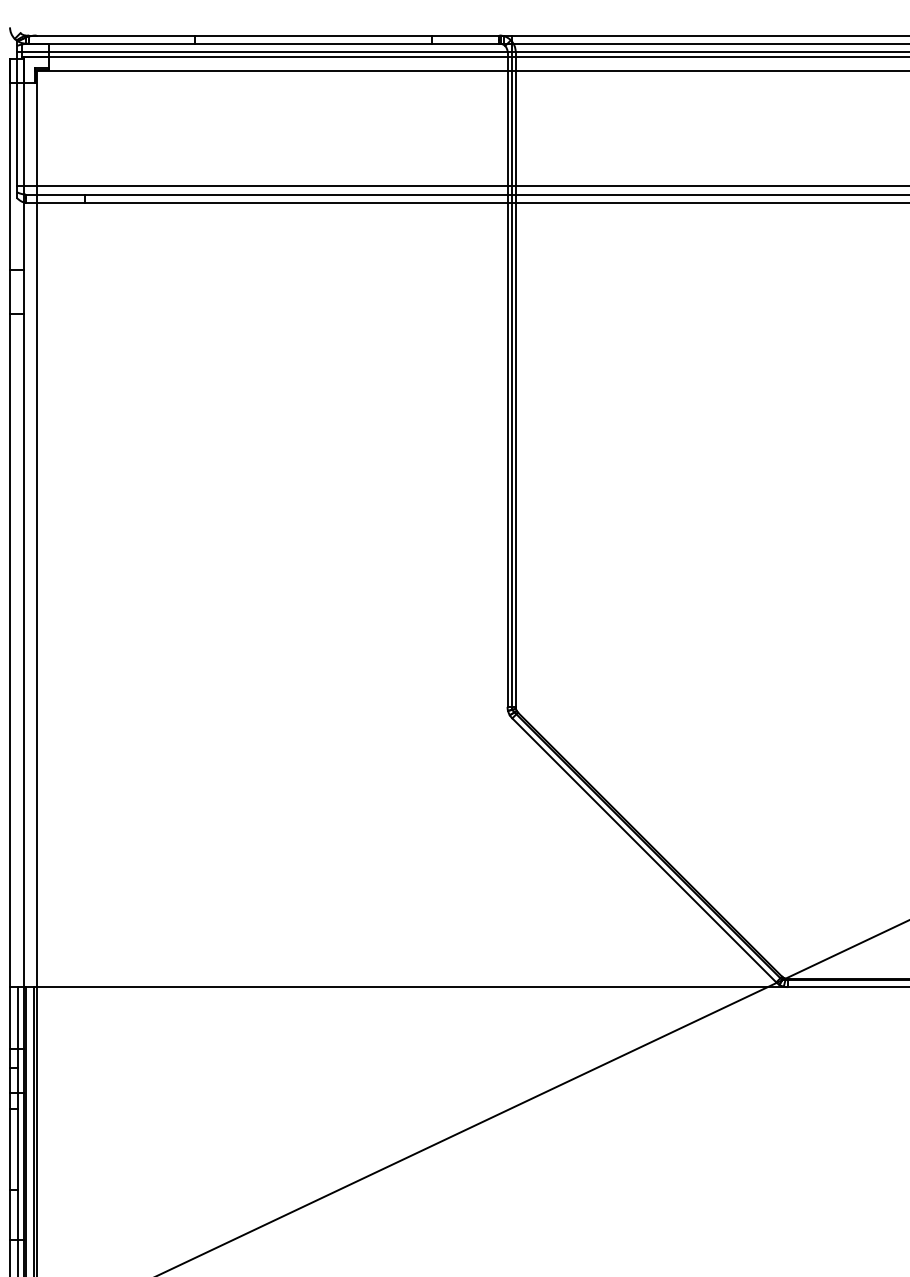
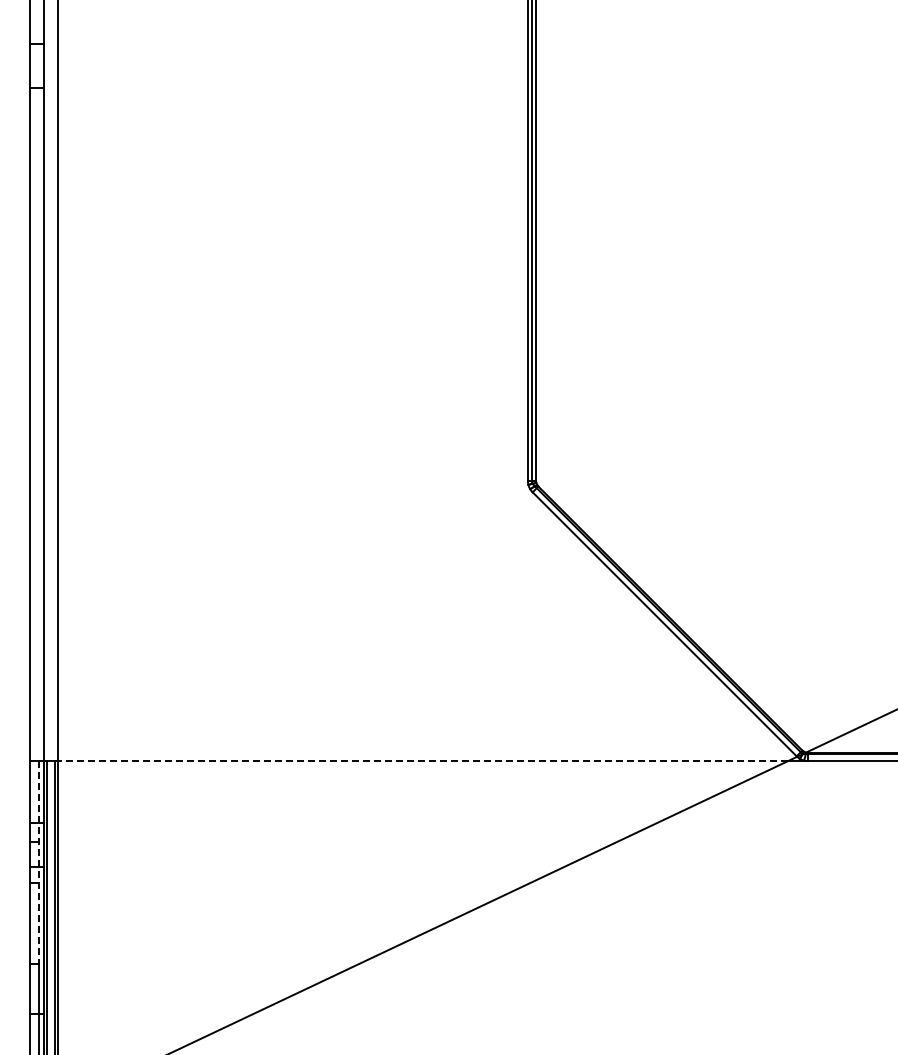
line: (401, 987) -> (421, 761), solid -> dashed
line: (18, 1088) -> (38, 862), solid -> dashed

